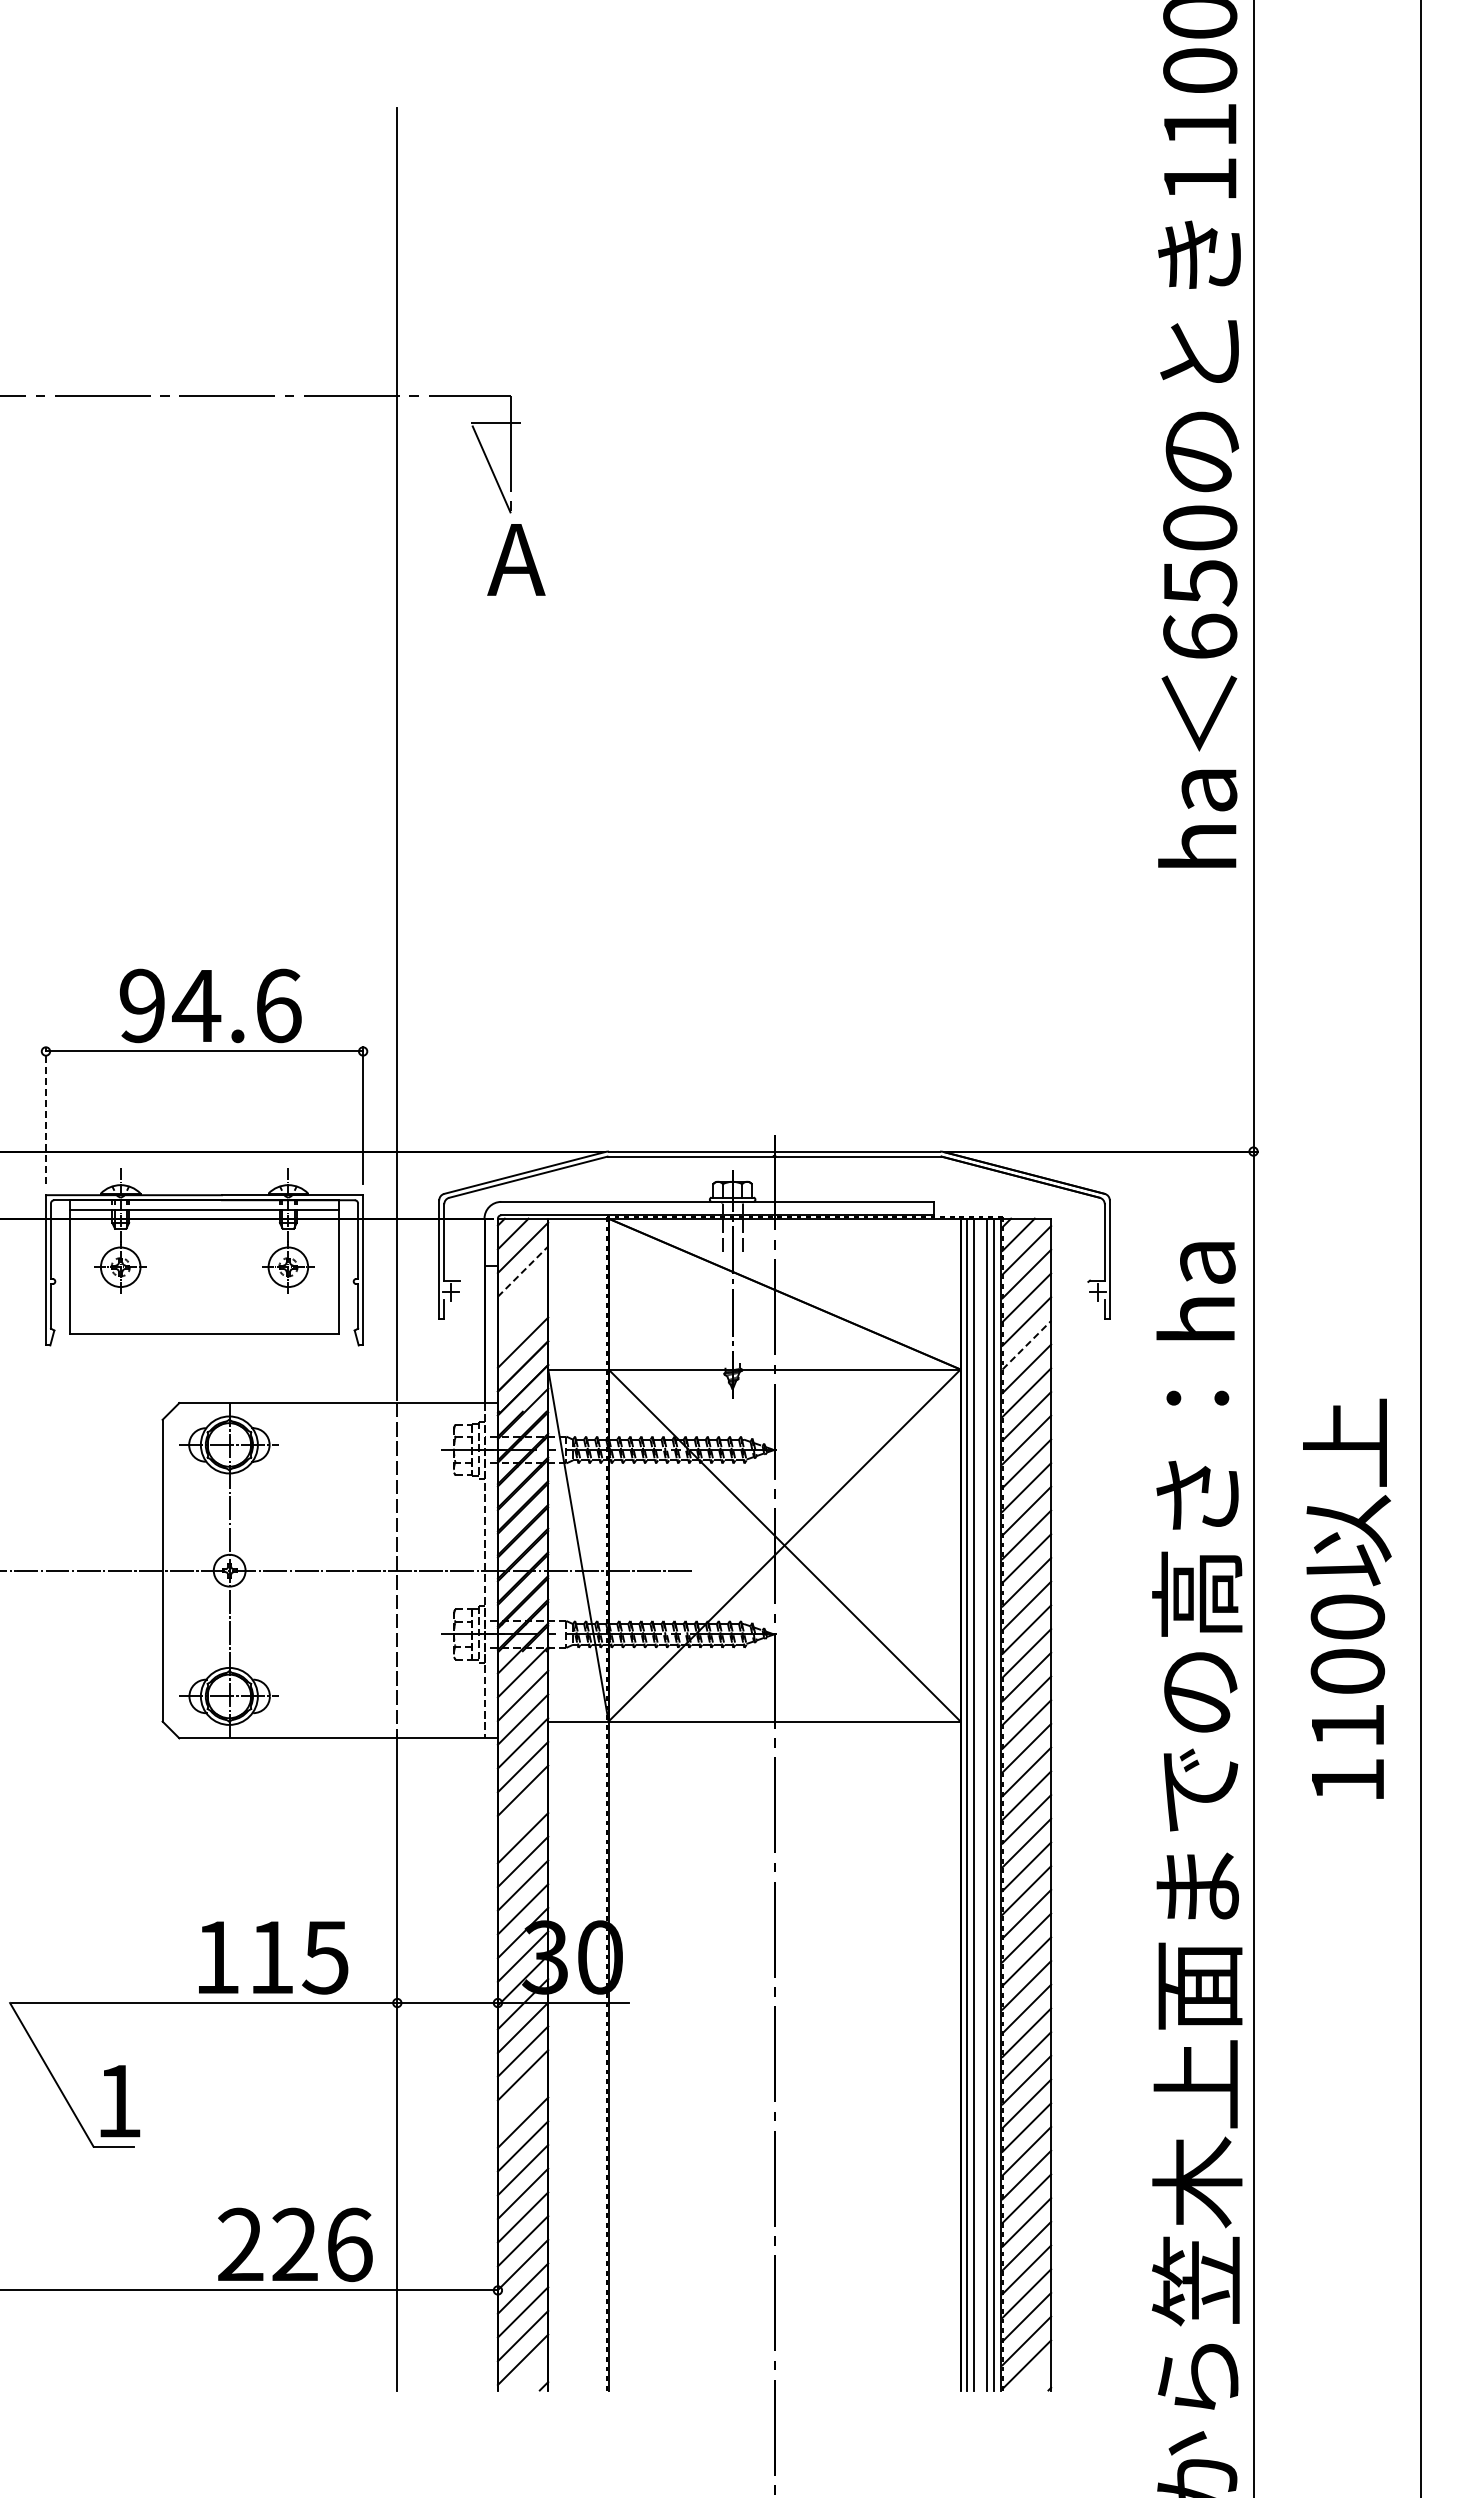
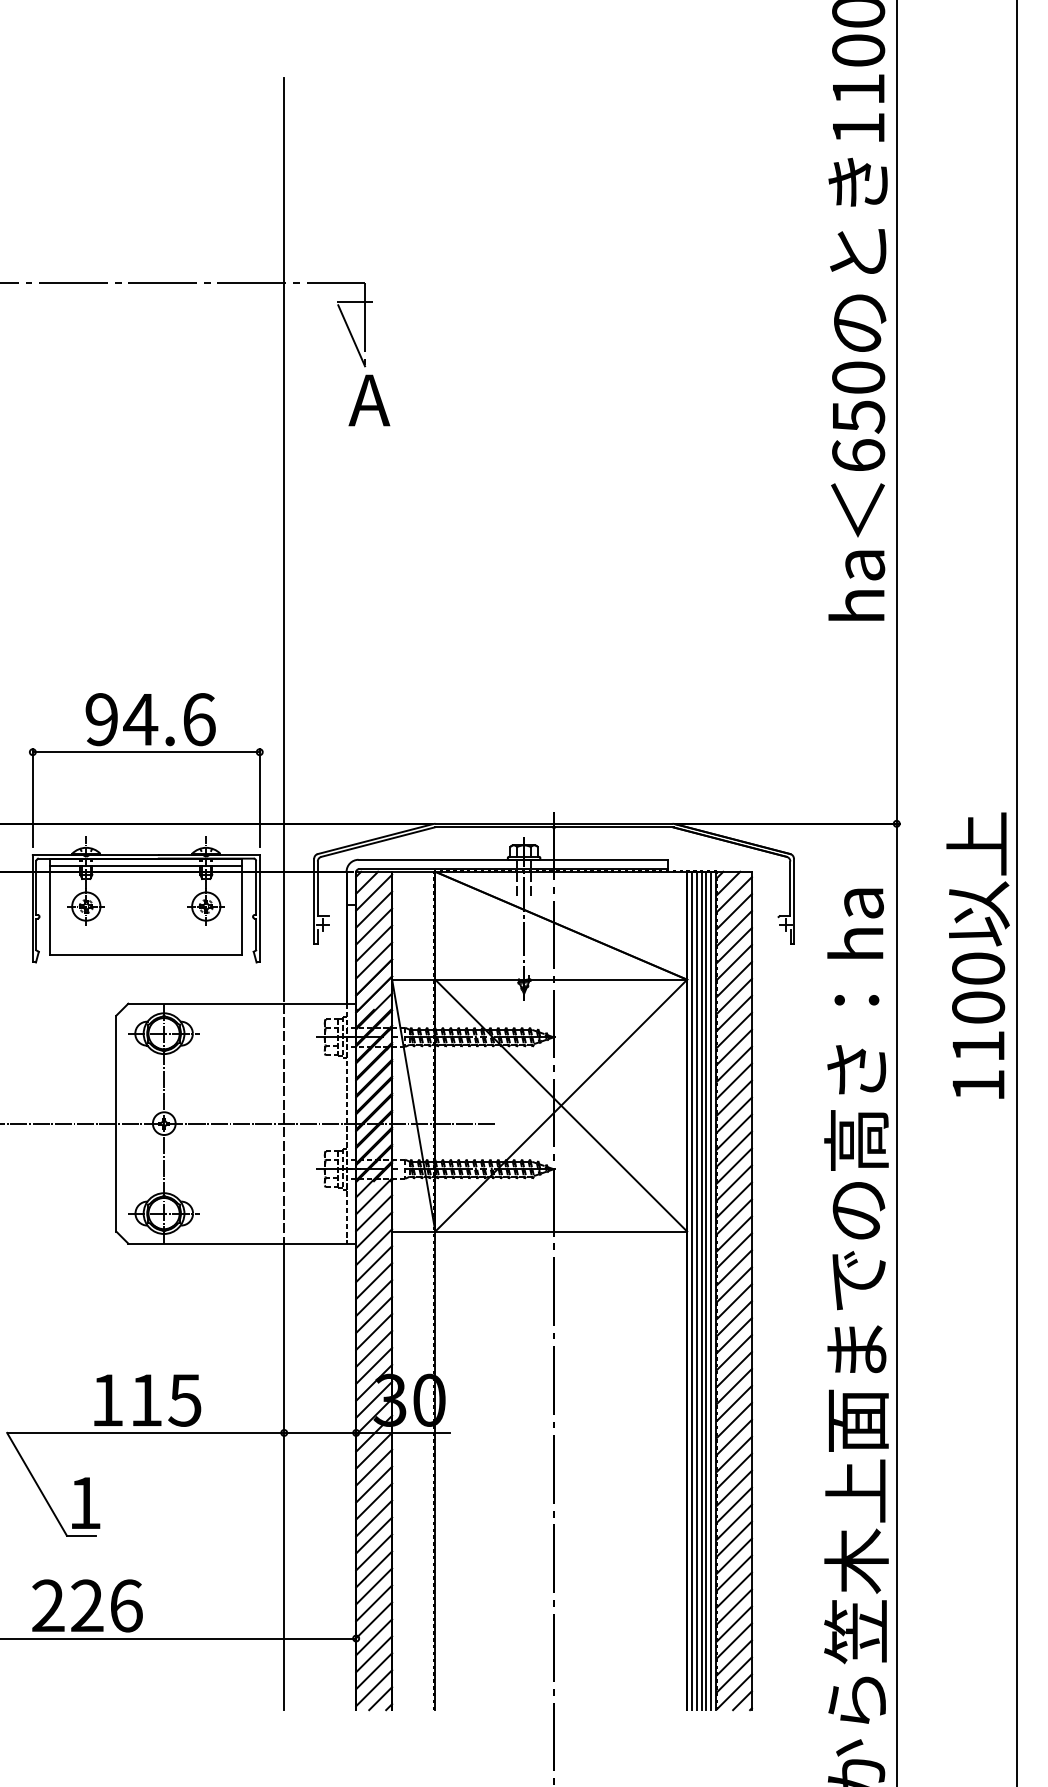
line: (45, 1114) -> (32, 797), dashed -> solid
line: (523, 1271) -> (374, 909), dashed -> solid
line: (522, 1295) -> (373, 926), added
line: (522, 1318) -> (373, 943), added
line: (1027, 1344) -> (735, 961), dashed -> solid
text: (1347, 1598) -> (978, 955), moved
line: (980, 1804) -> (701, 1290), added
line: (522, 1814) -> (373, 1298), added
text: (273, 1957) -> (147, 1400), moved
line: (522, 2098) -> (373, 1501), added
text: (295, 2244) -> (87, 1605), moved
line: (532, 2374) -> (380, 1698), added
line: (1037, 2377) -> (742, 1700), added

